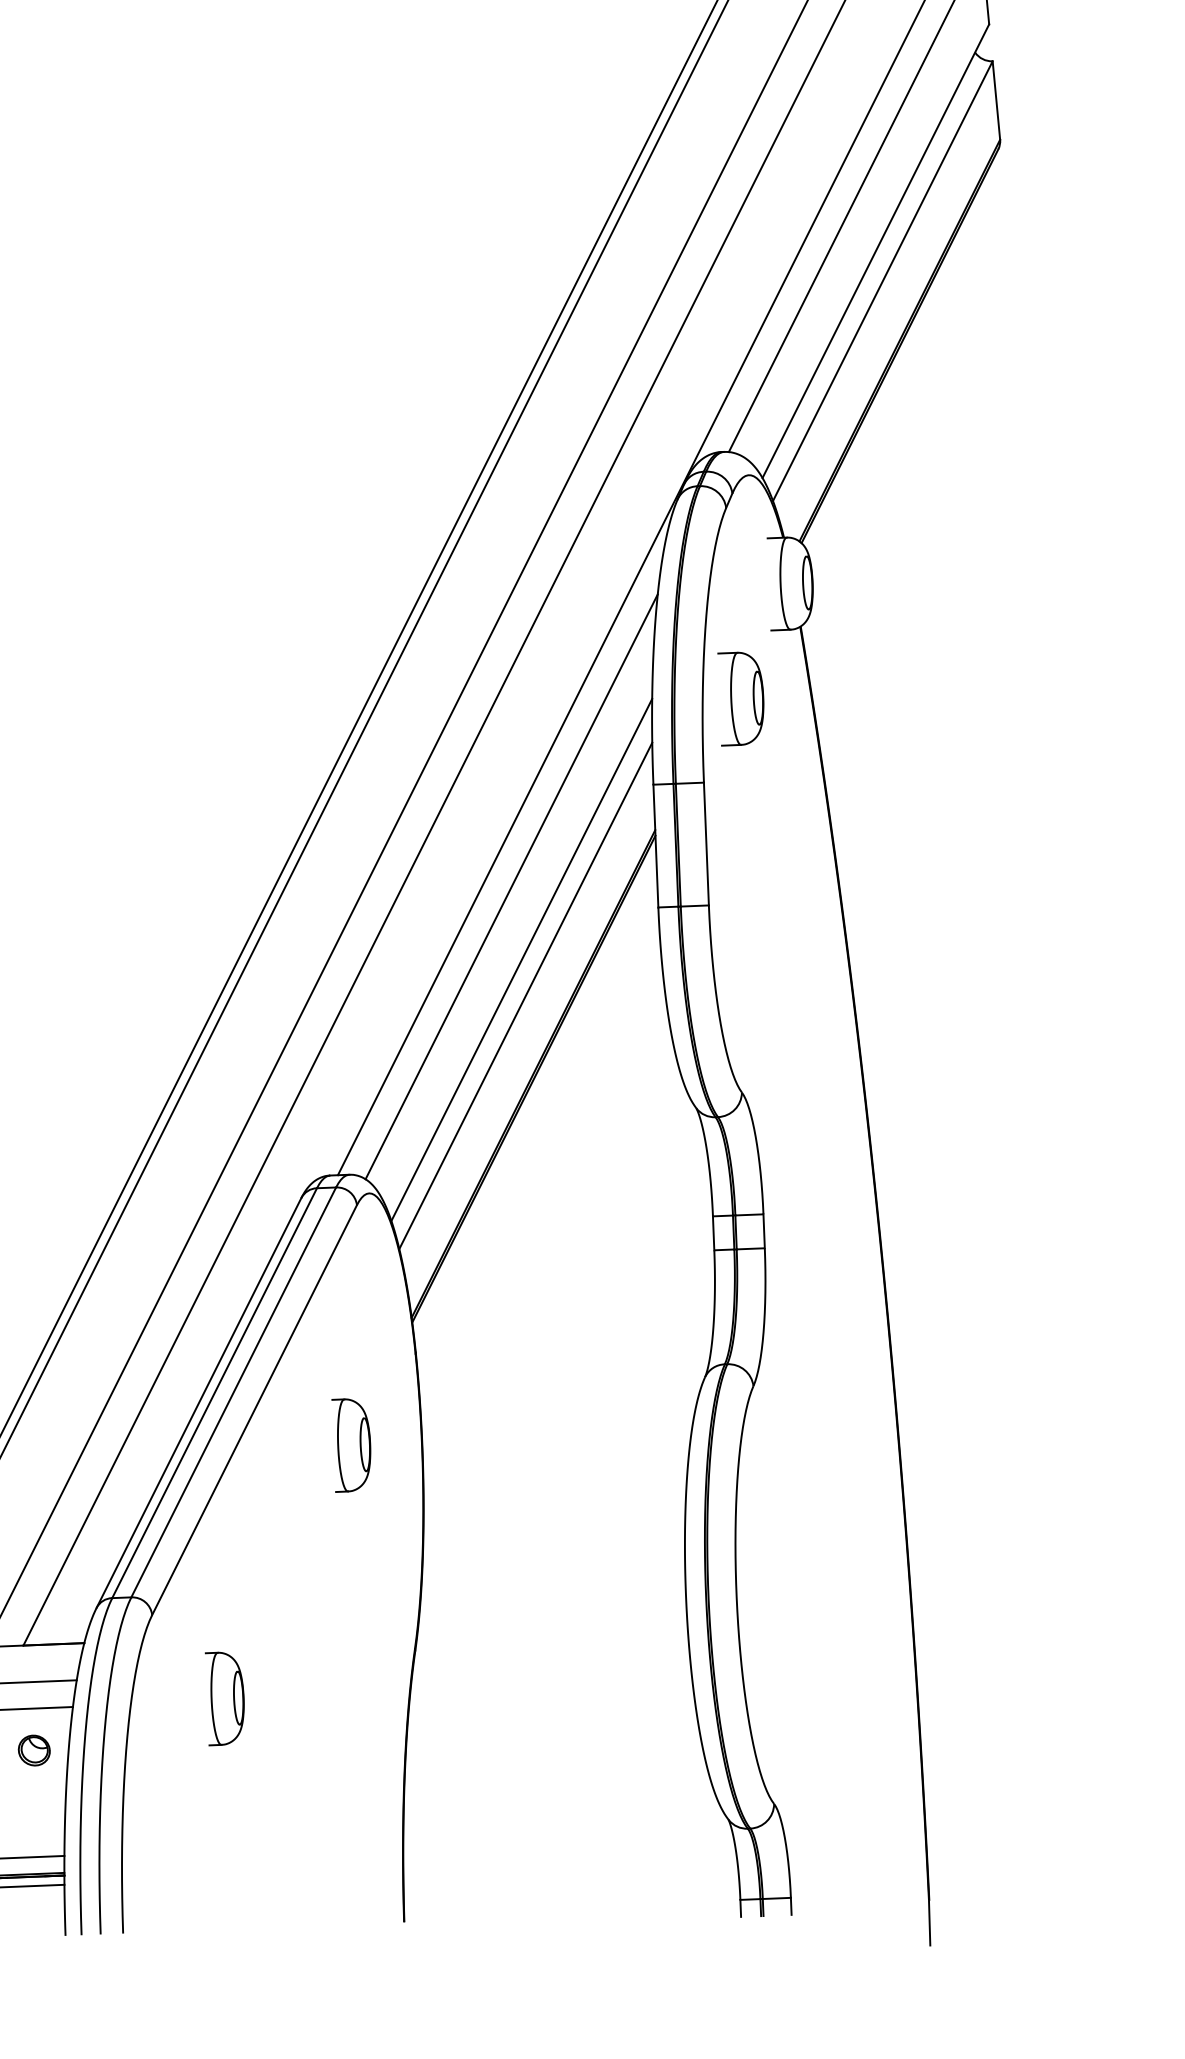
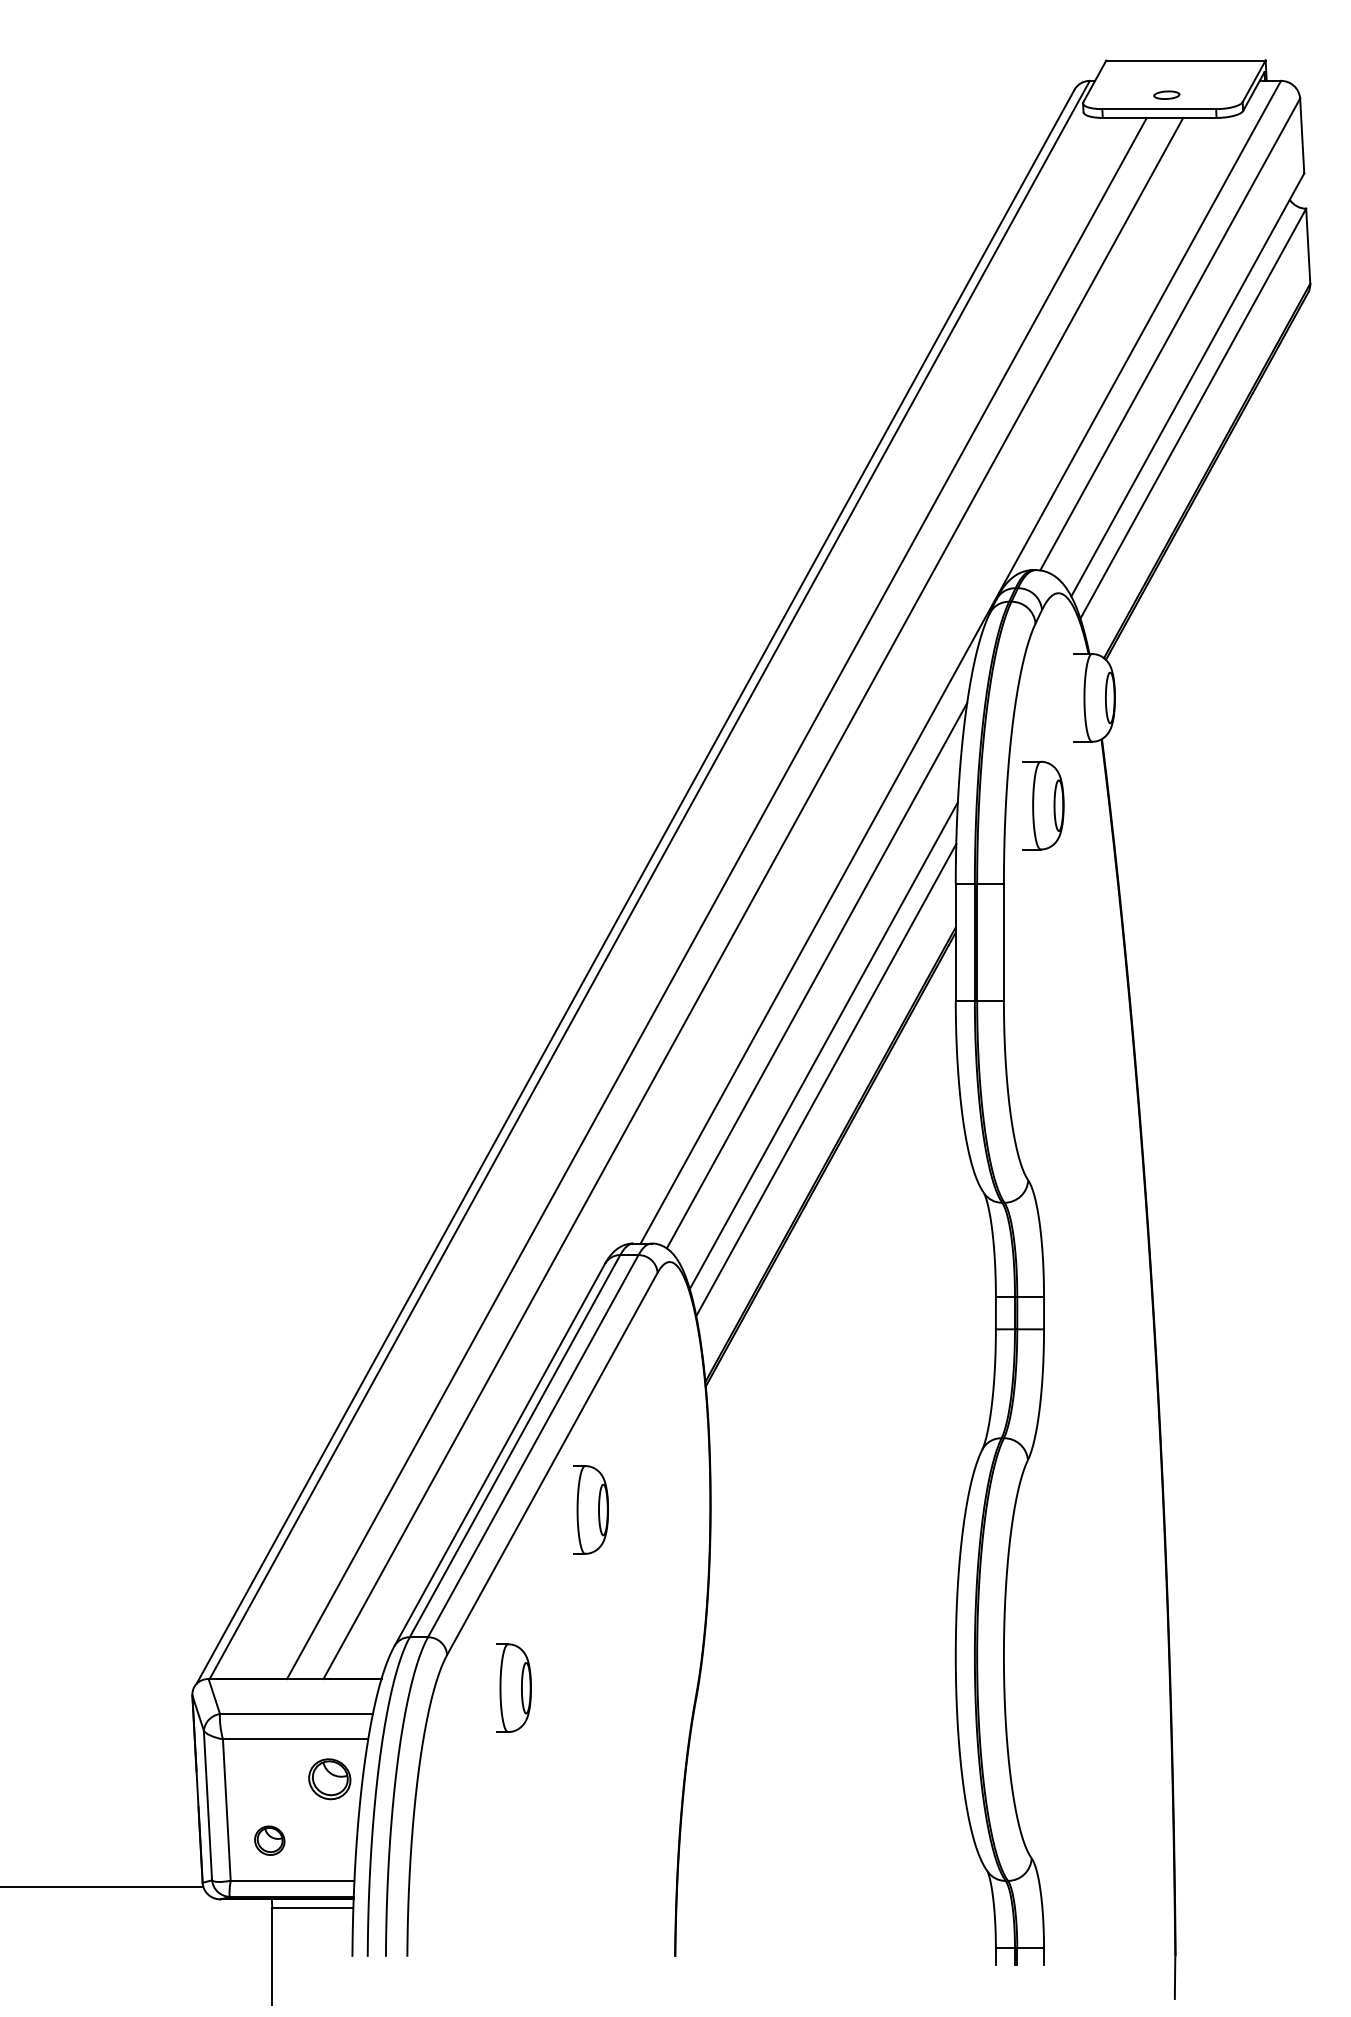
part: (351, 1444) -> (590, 1509), moved
part: (225, 1697) -> (513, 1687), moved
part: (33, 1750) -> (329, 1779), size x1.4

